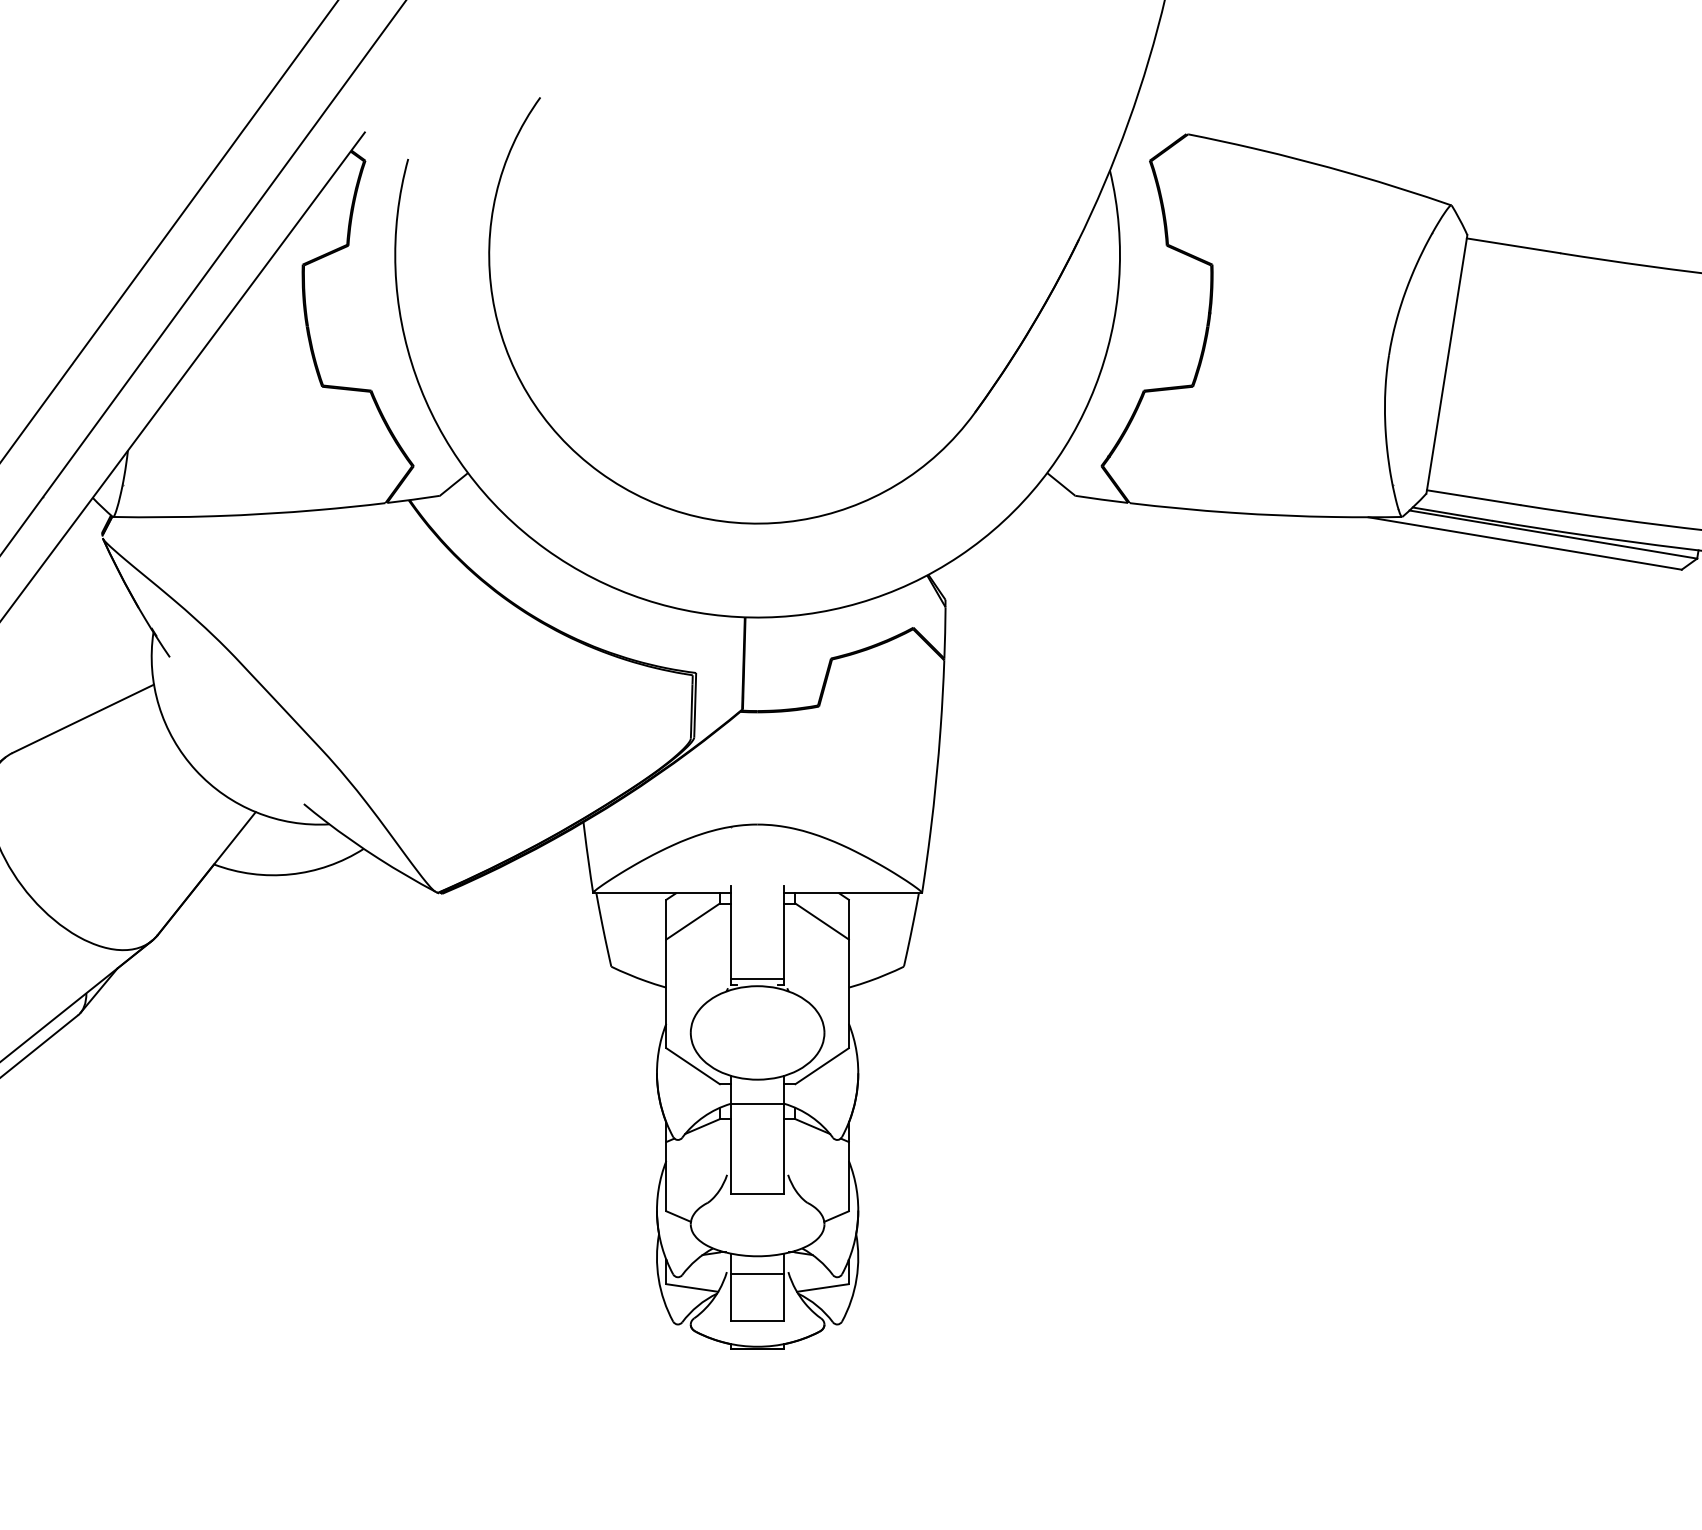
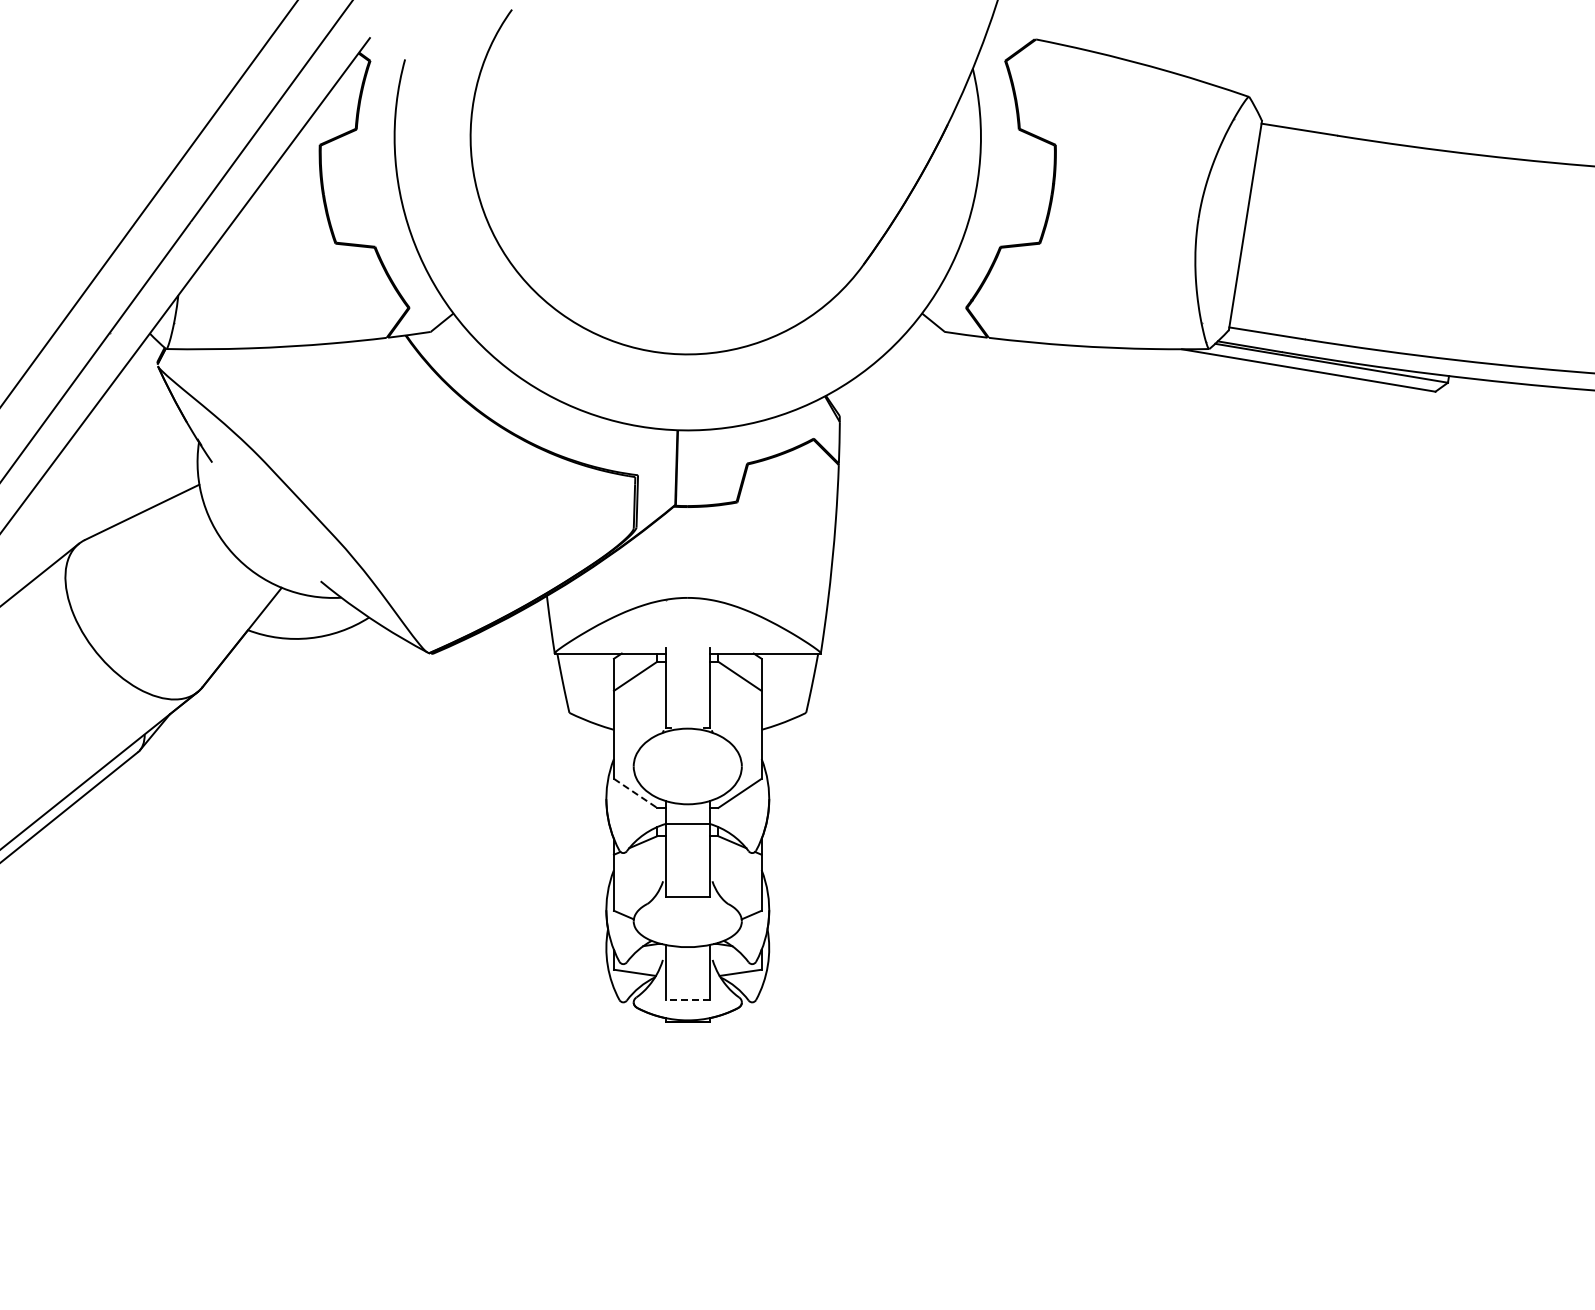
line: (757, 978) -> (687, 722), removed
line: (694, 1066) -> (636, 793), solid -> dashed
line: (757, 1273) -> (687, 961), removed
line: (757, 1320) -> (687, 999), solid -> dashed

